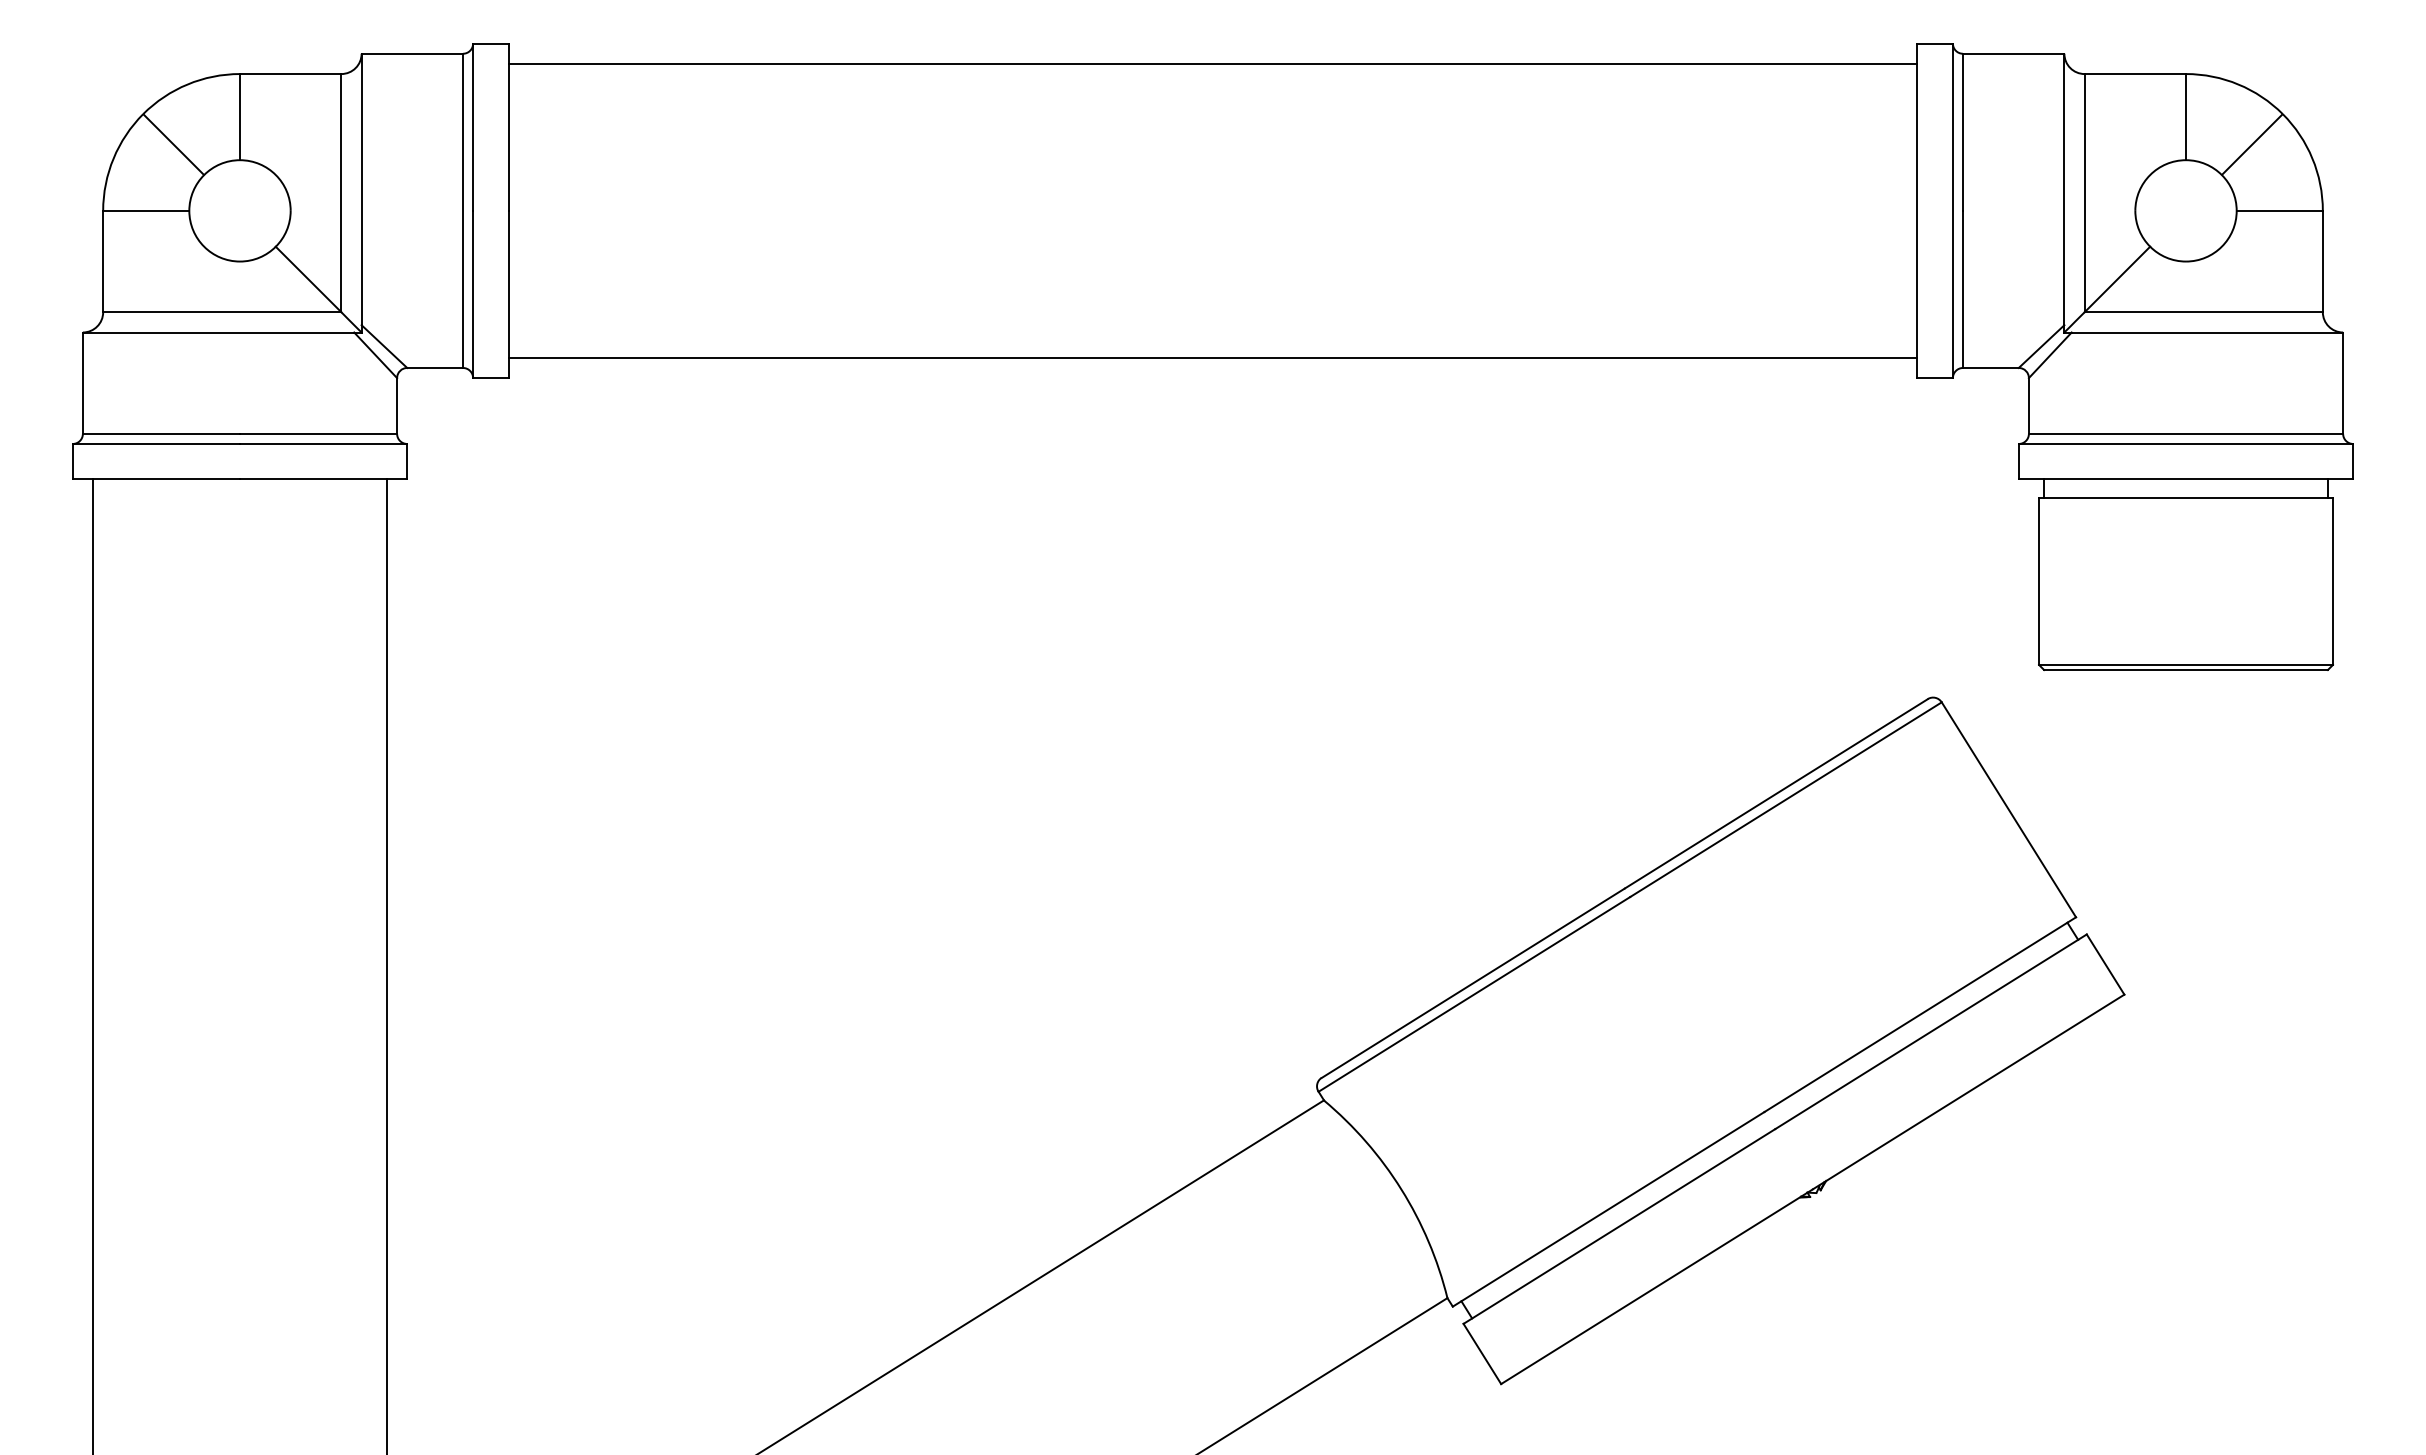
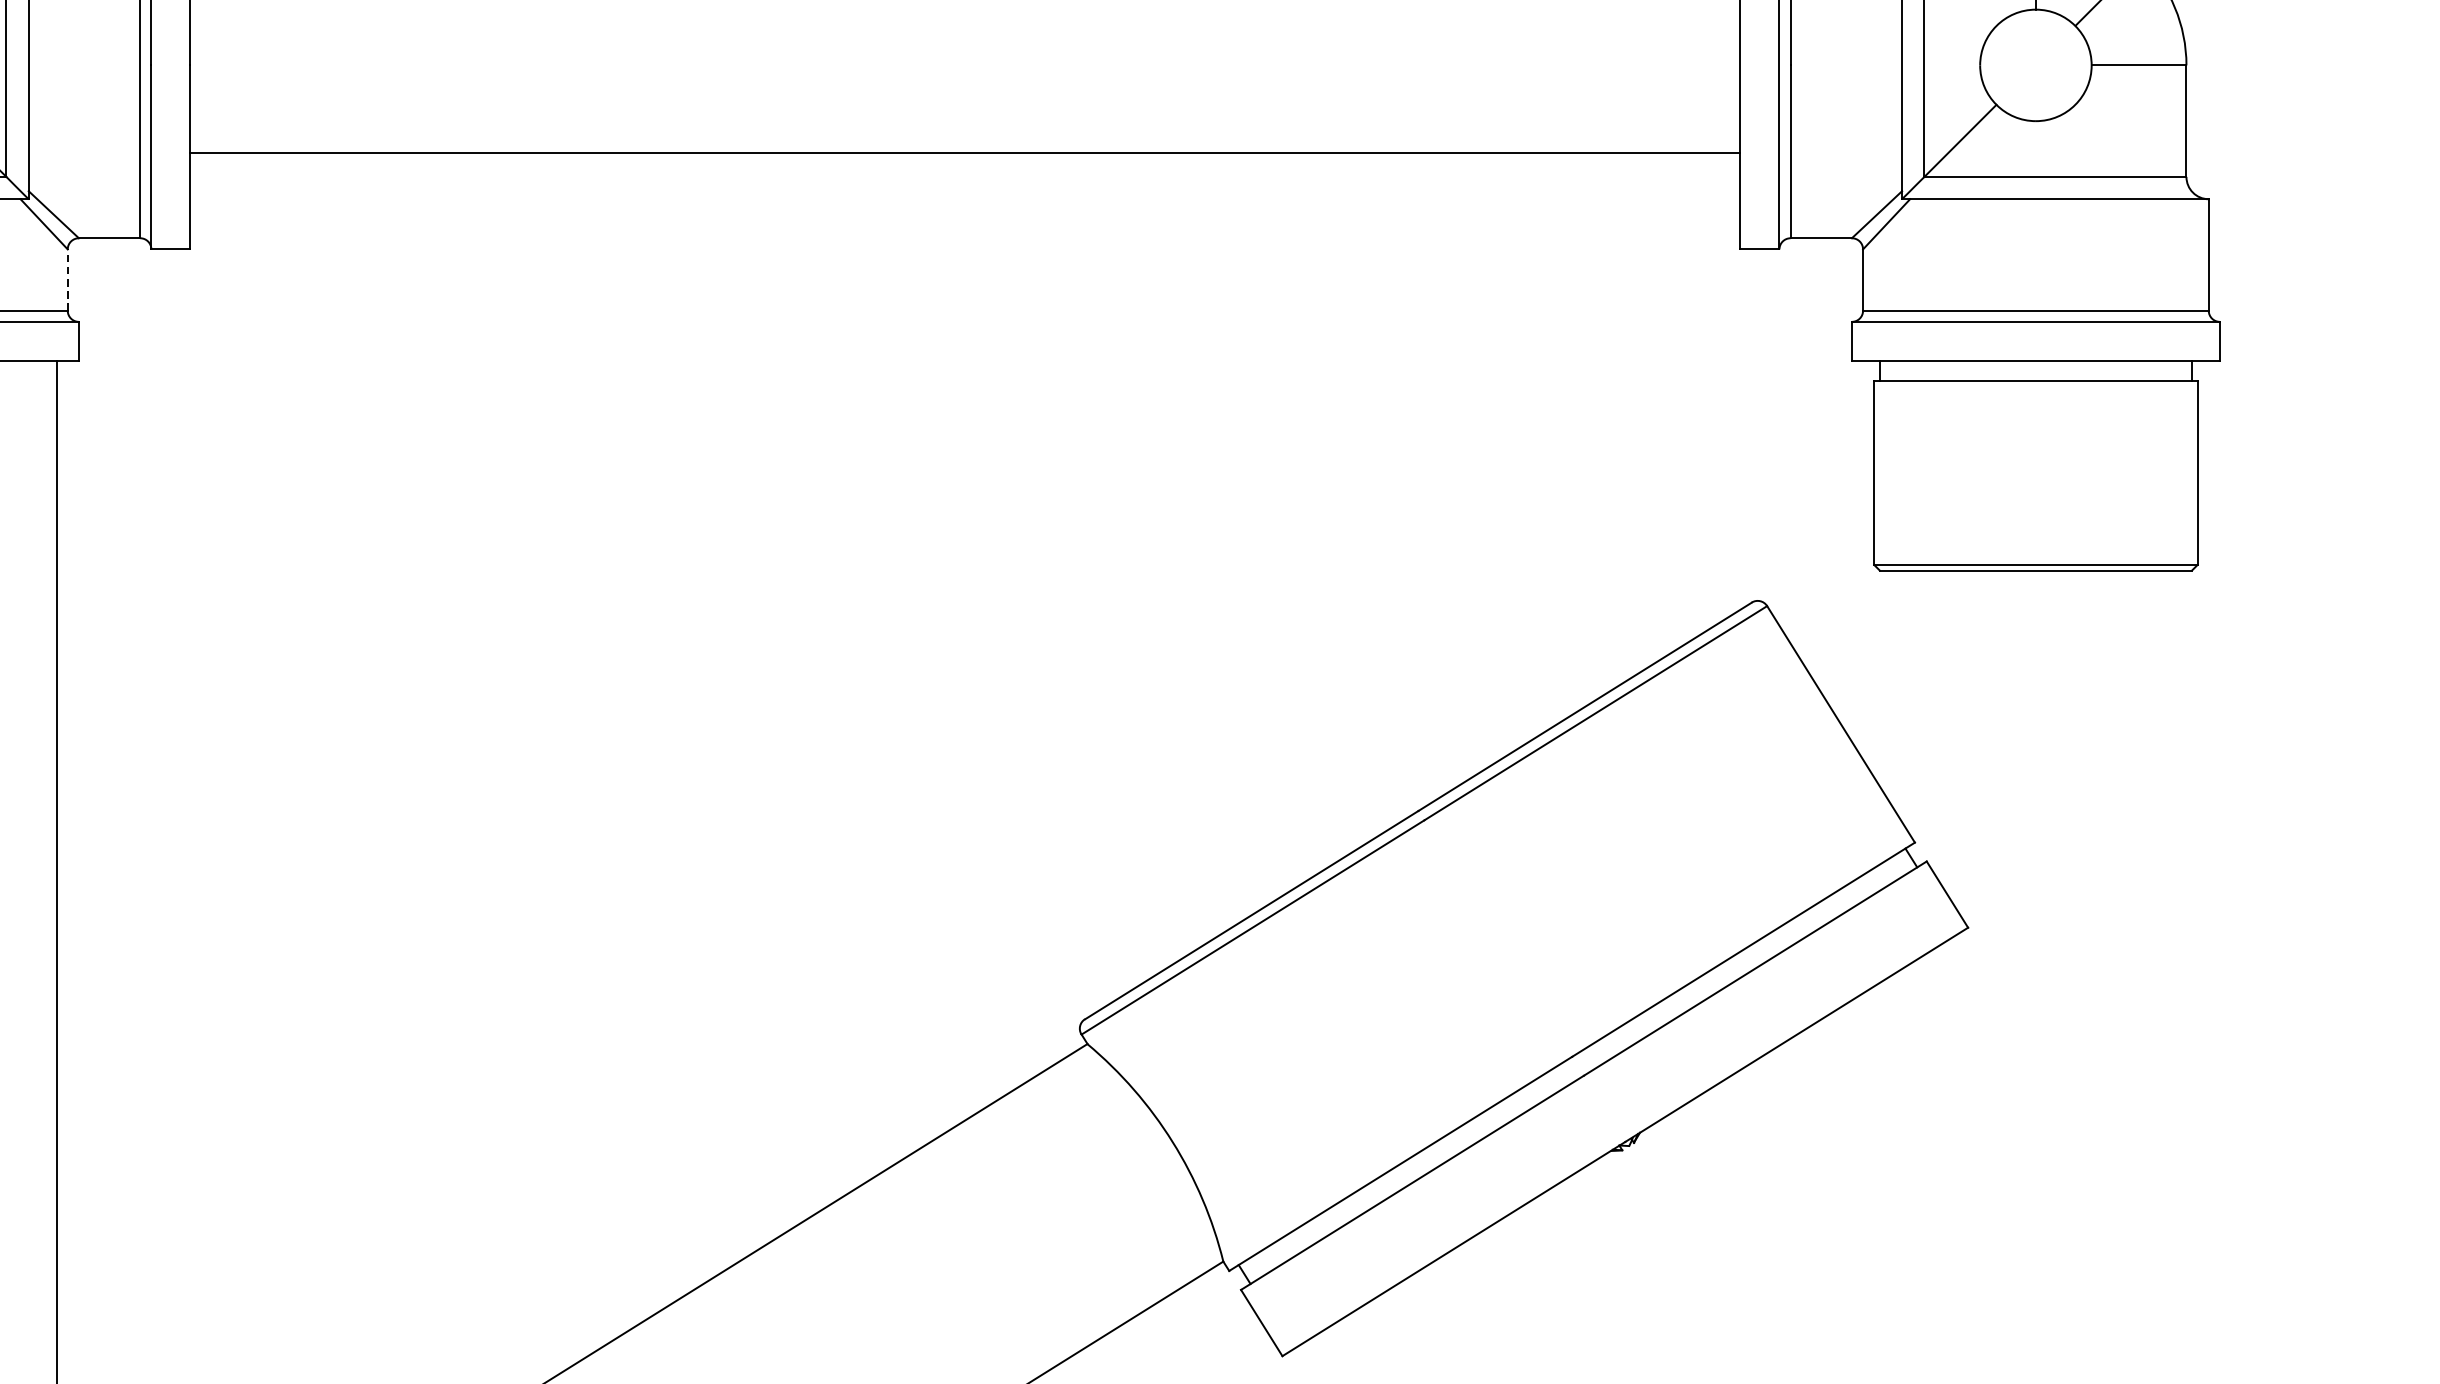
line: (1212, 357) -> (964, 153), moved
line: (397, 405) -> (68, 279), solid -> dashed

